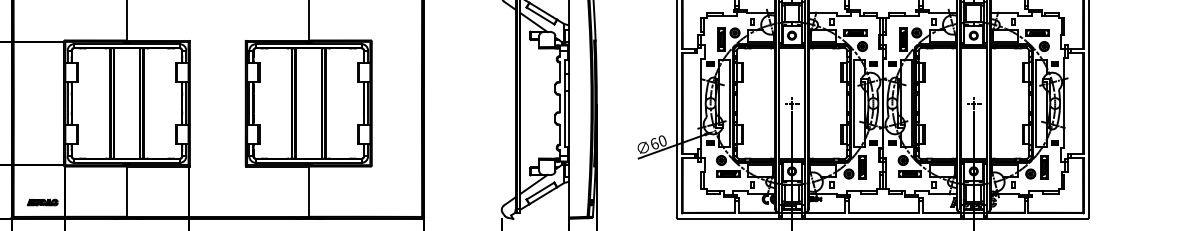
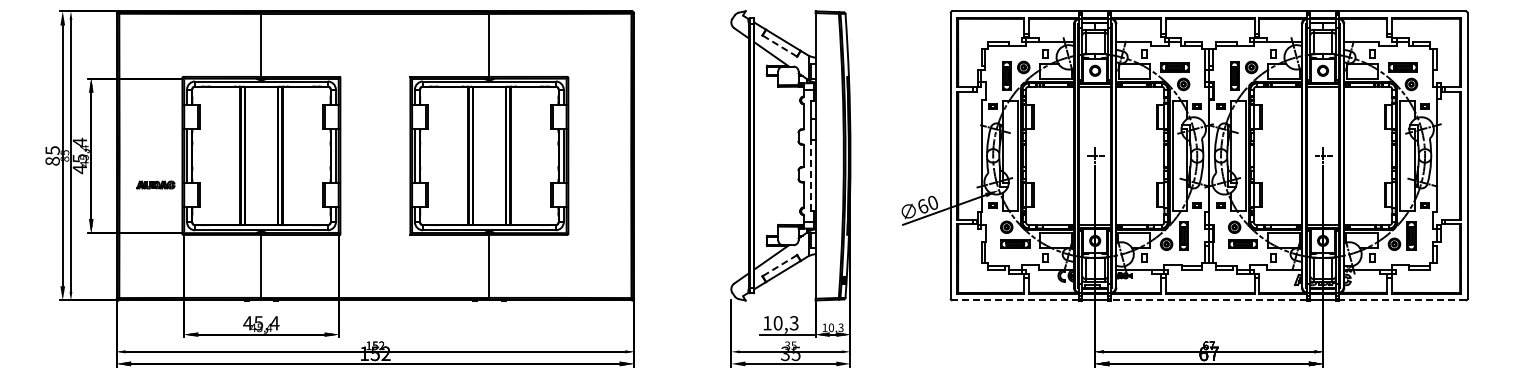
line: (540, 15) -> (779, 45), solid -> dashed
line: (564, 119) -> (810, 175), solid -> dashed
line: (540, 190) -> (779, 265), solid -> dashed
part: (42, 202) -> (155, 184), moved
line: (728, 218) -> (1015, 300), solid -> dashed
line: (883, 218) -> (1209, 300), solid -> dashed
line: (1037, 218) -> (1402, 300), solid -> dashed

